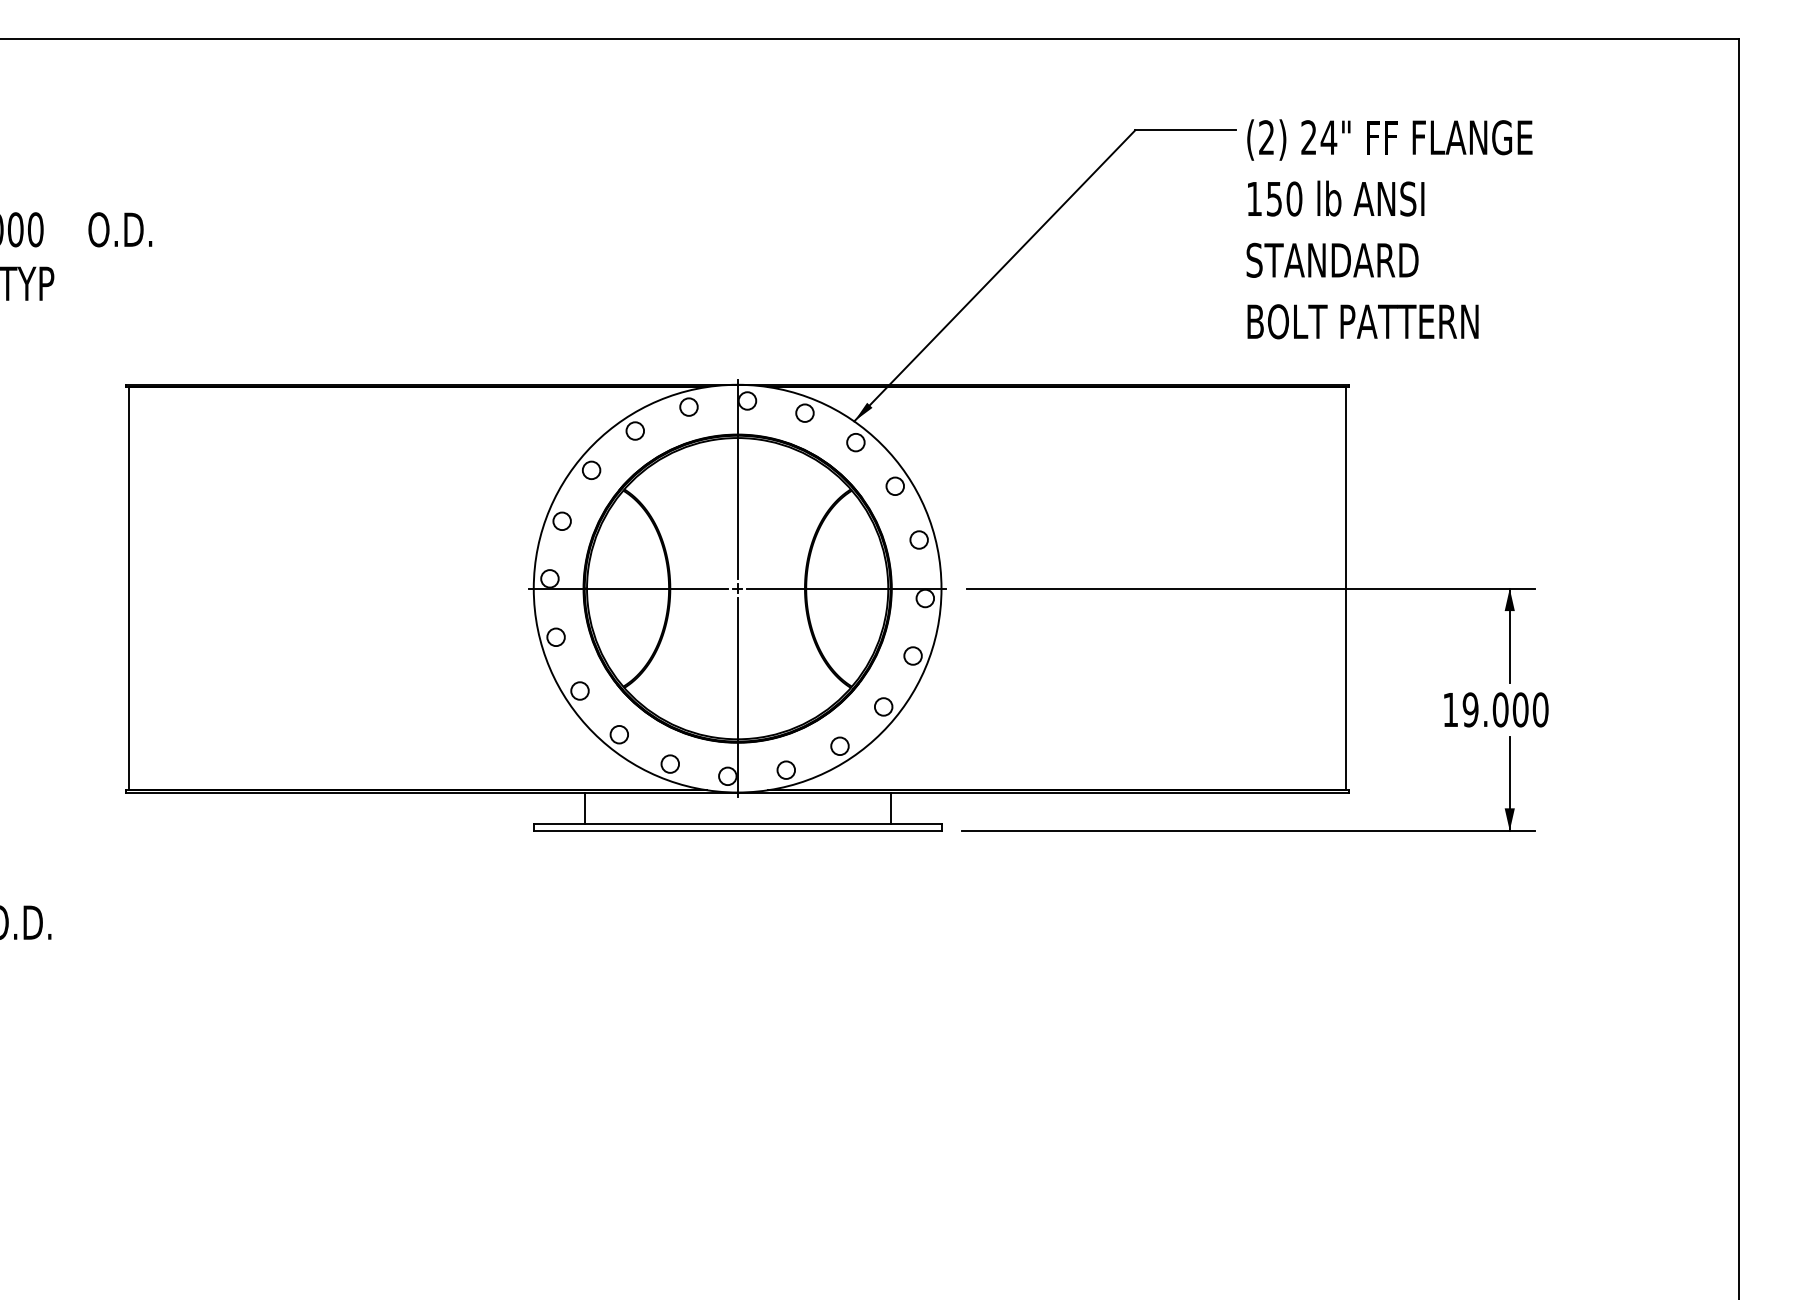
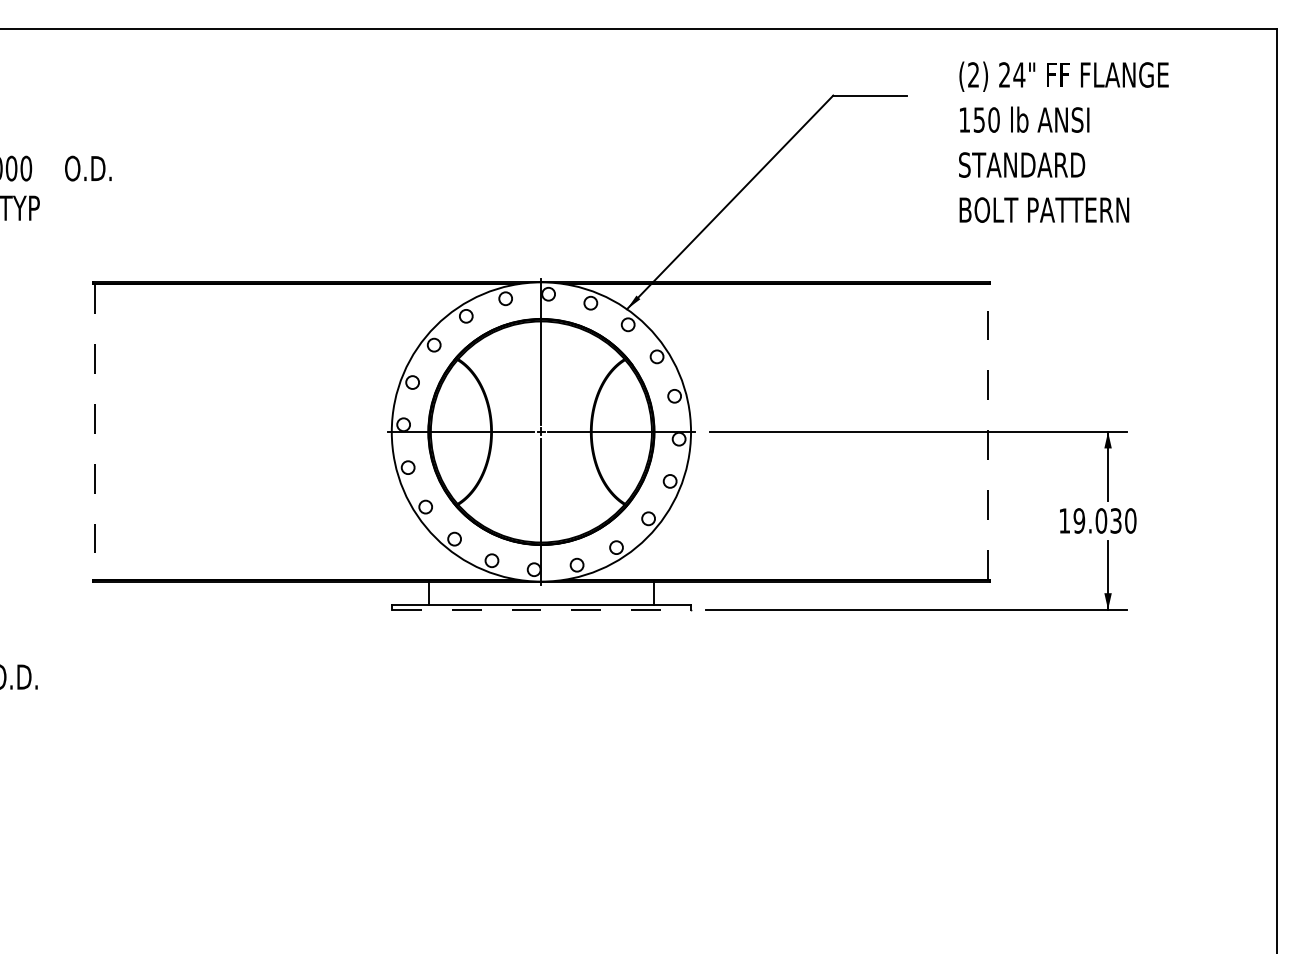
text: (1389, 228) -> (1063, 141), moved
line: (128, 588) -> (94, 431), solid -> dashed
line: (1345, 588) -> (987, 431), solid -> dashed
text: (1519, 709) -> (1115, 520), 19.000 -> 19.030
line: (737, 830) -> (541, 609), solid -> dashed

